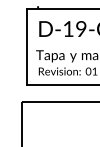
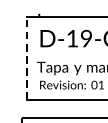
line: (26, 47) -> (26, 58), solid -> dashed

